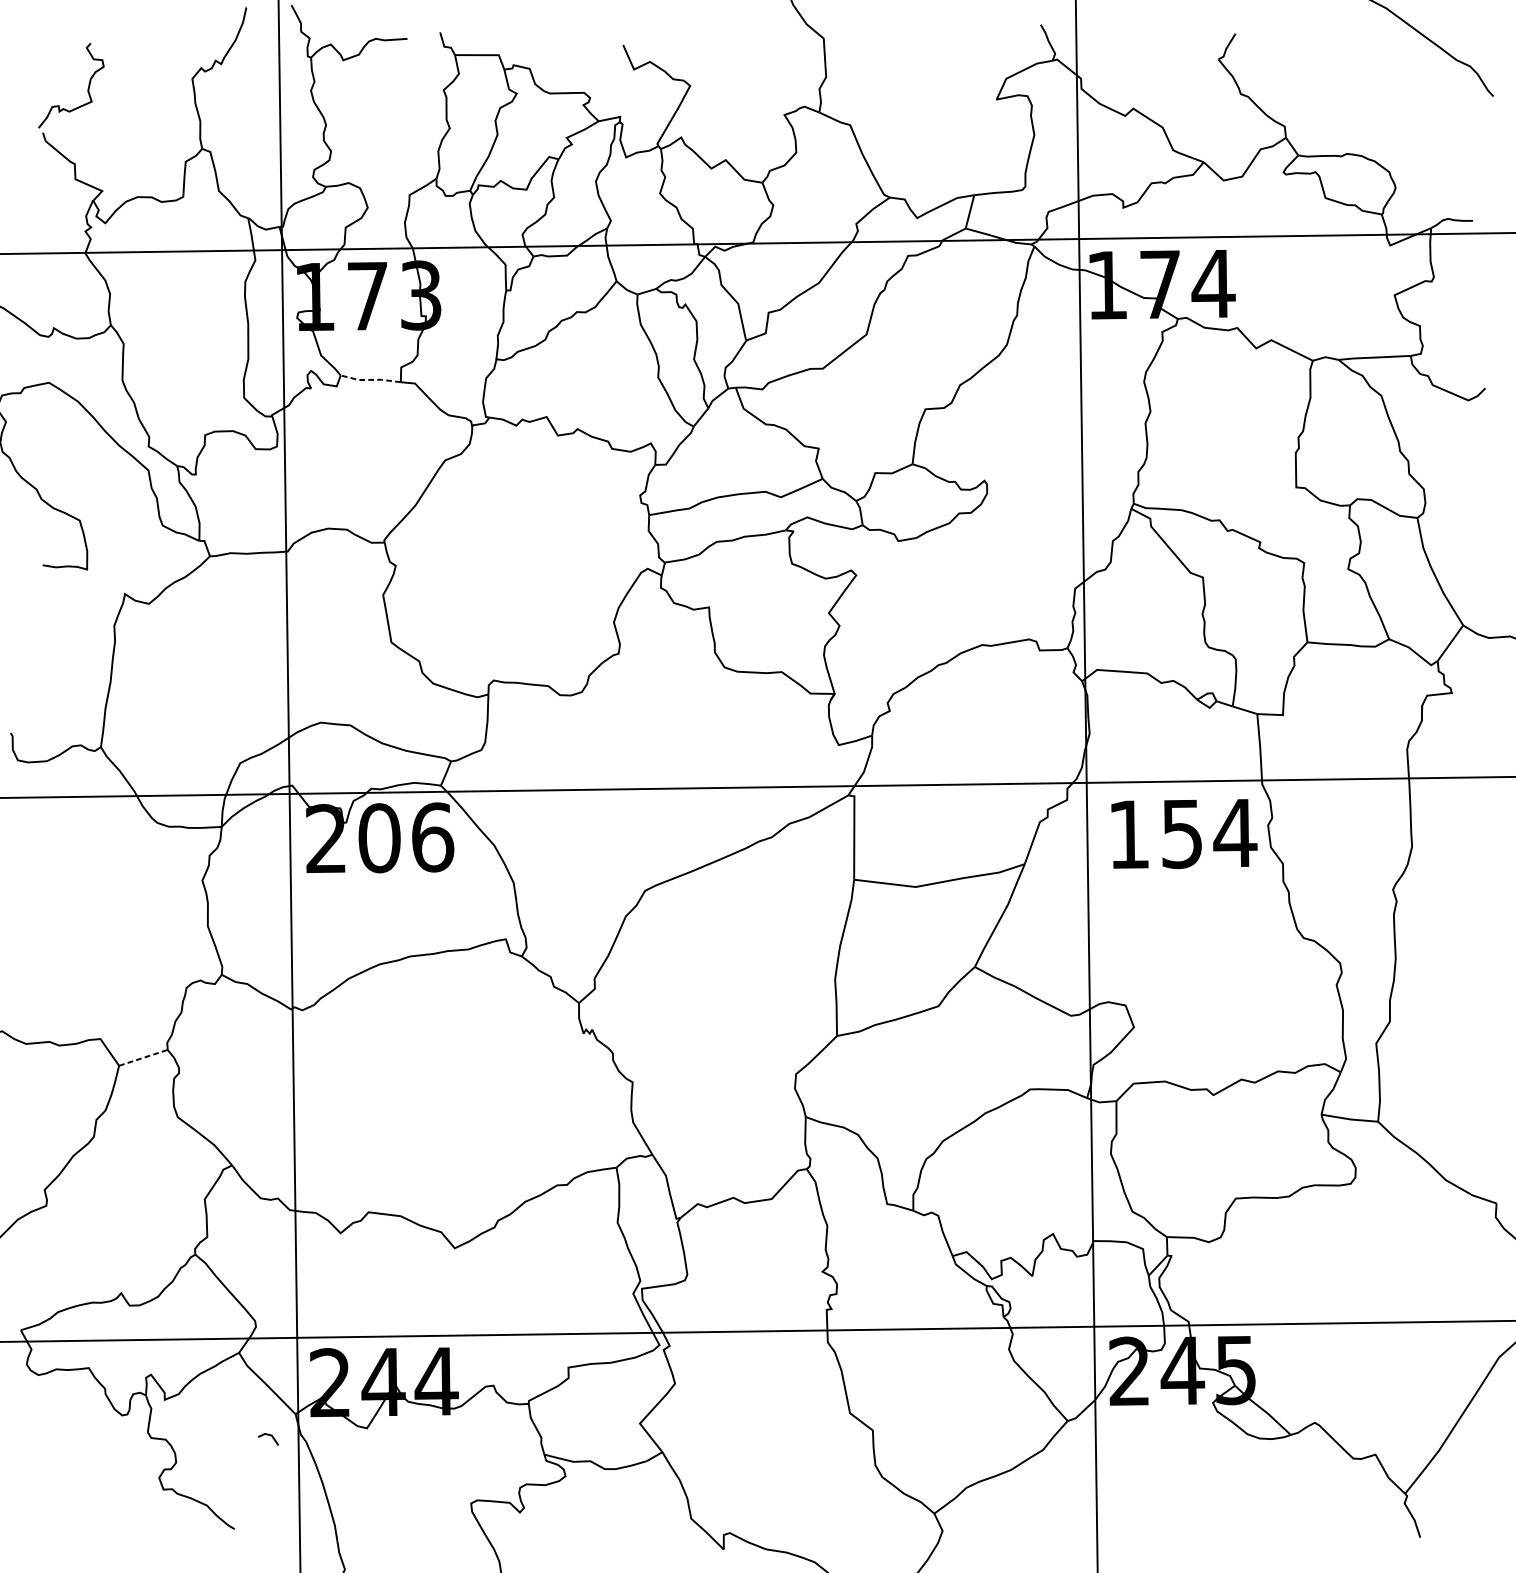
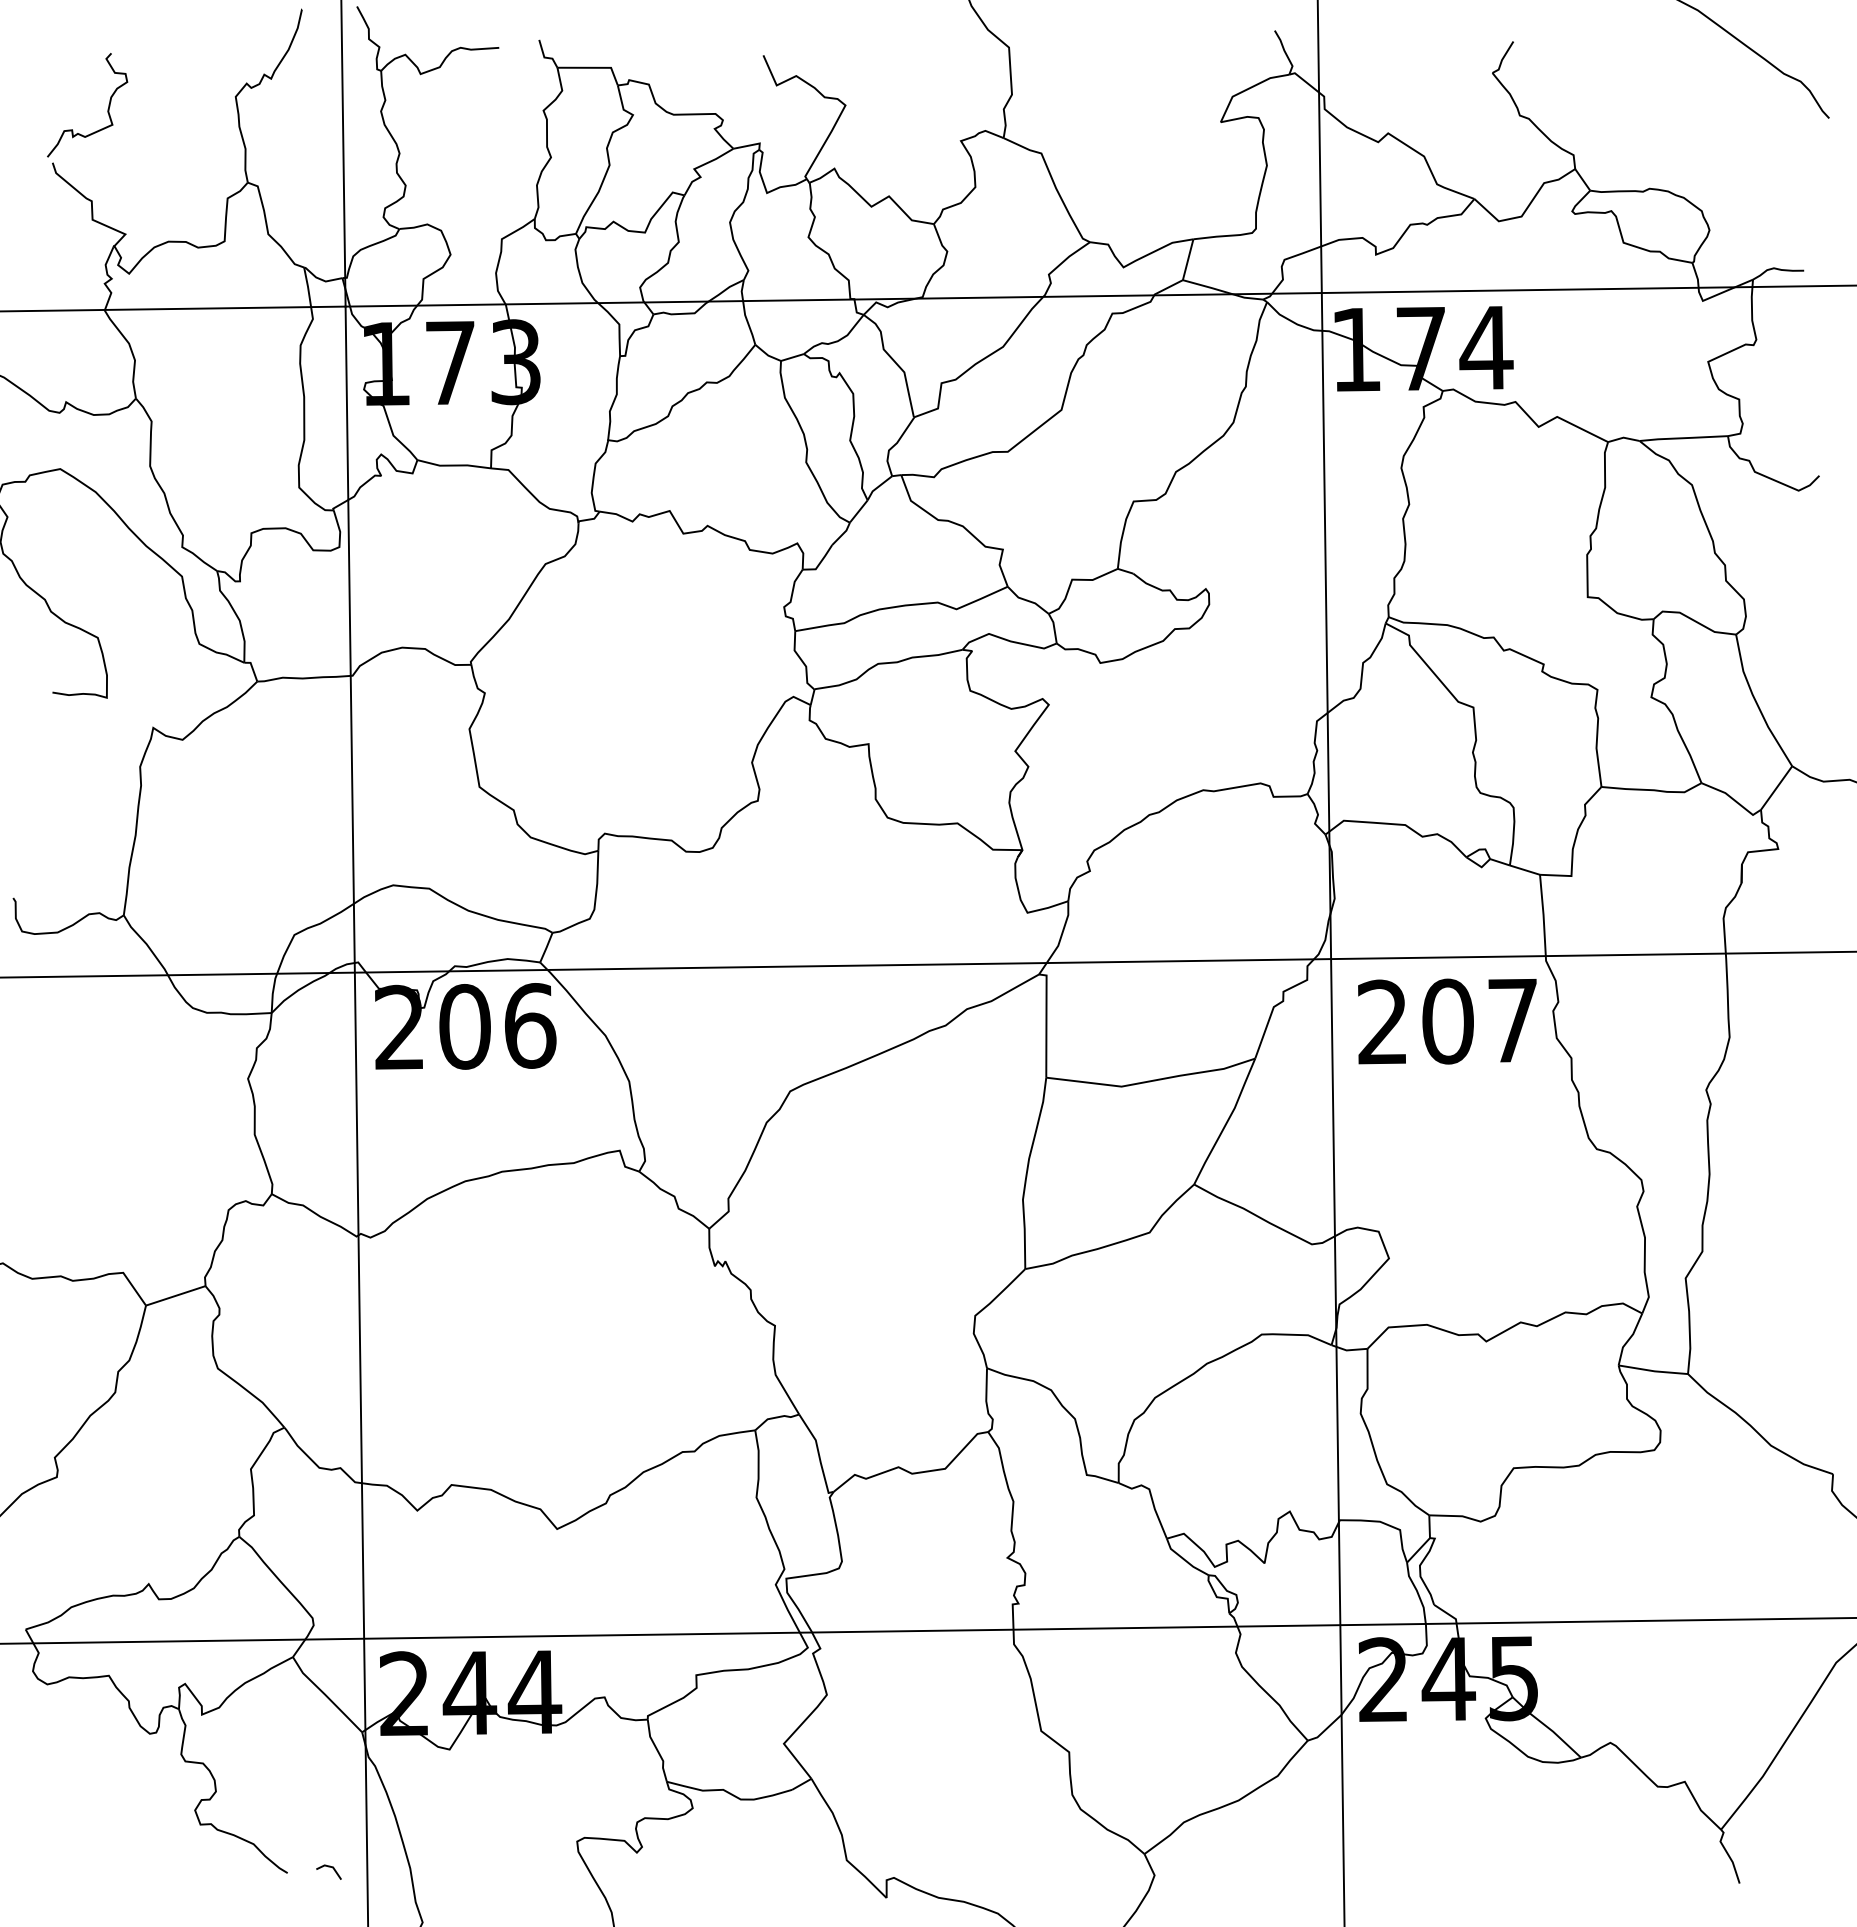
line: (370, 379) -> (453, 465), dashed -> solid
text: (1183, 833) -> (1449, 1021), 154 -> 207
line: (143, 1057) -> (176, 1295), dashed -> solid
line: (268, 1435) -> (328, 1867), moved

